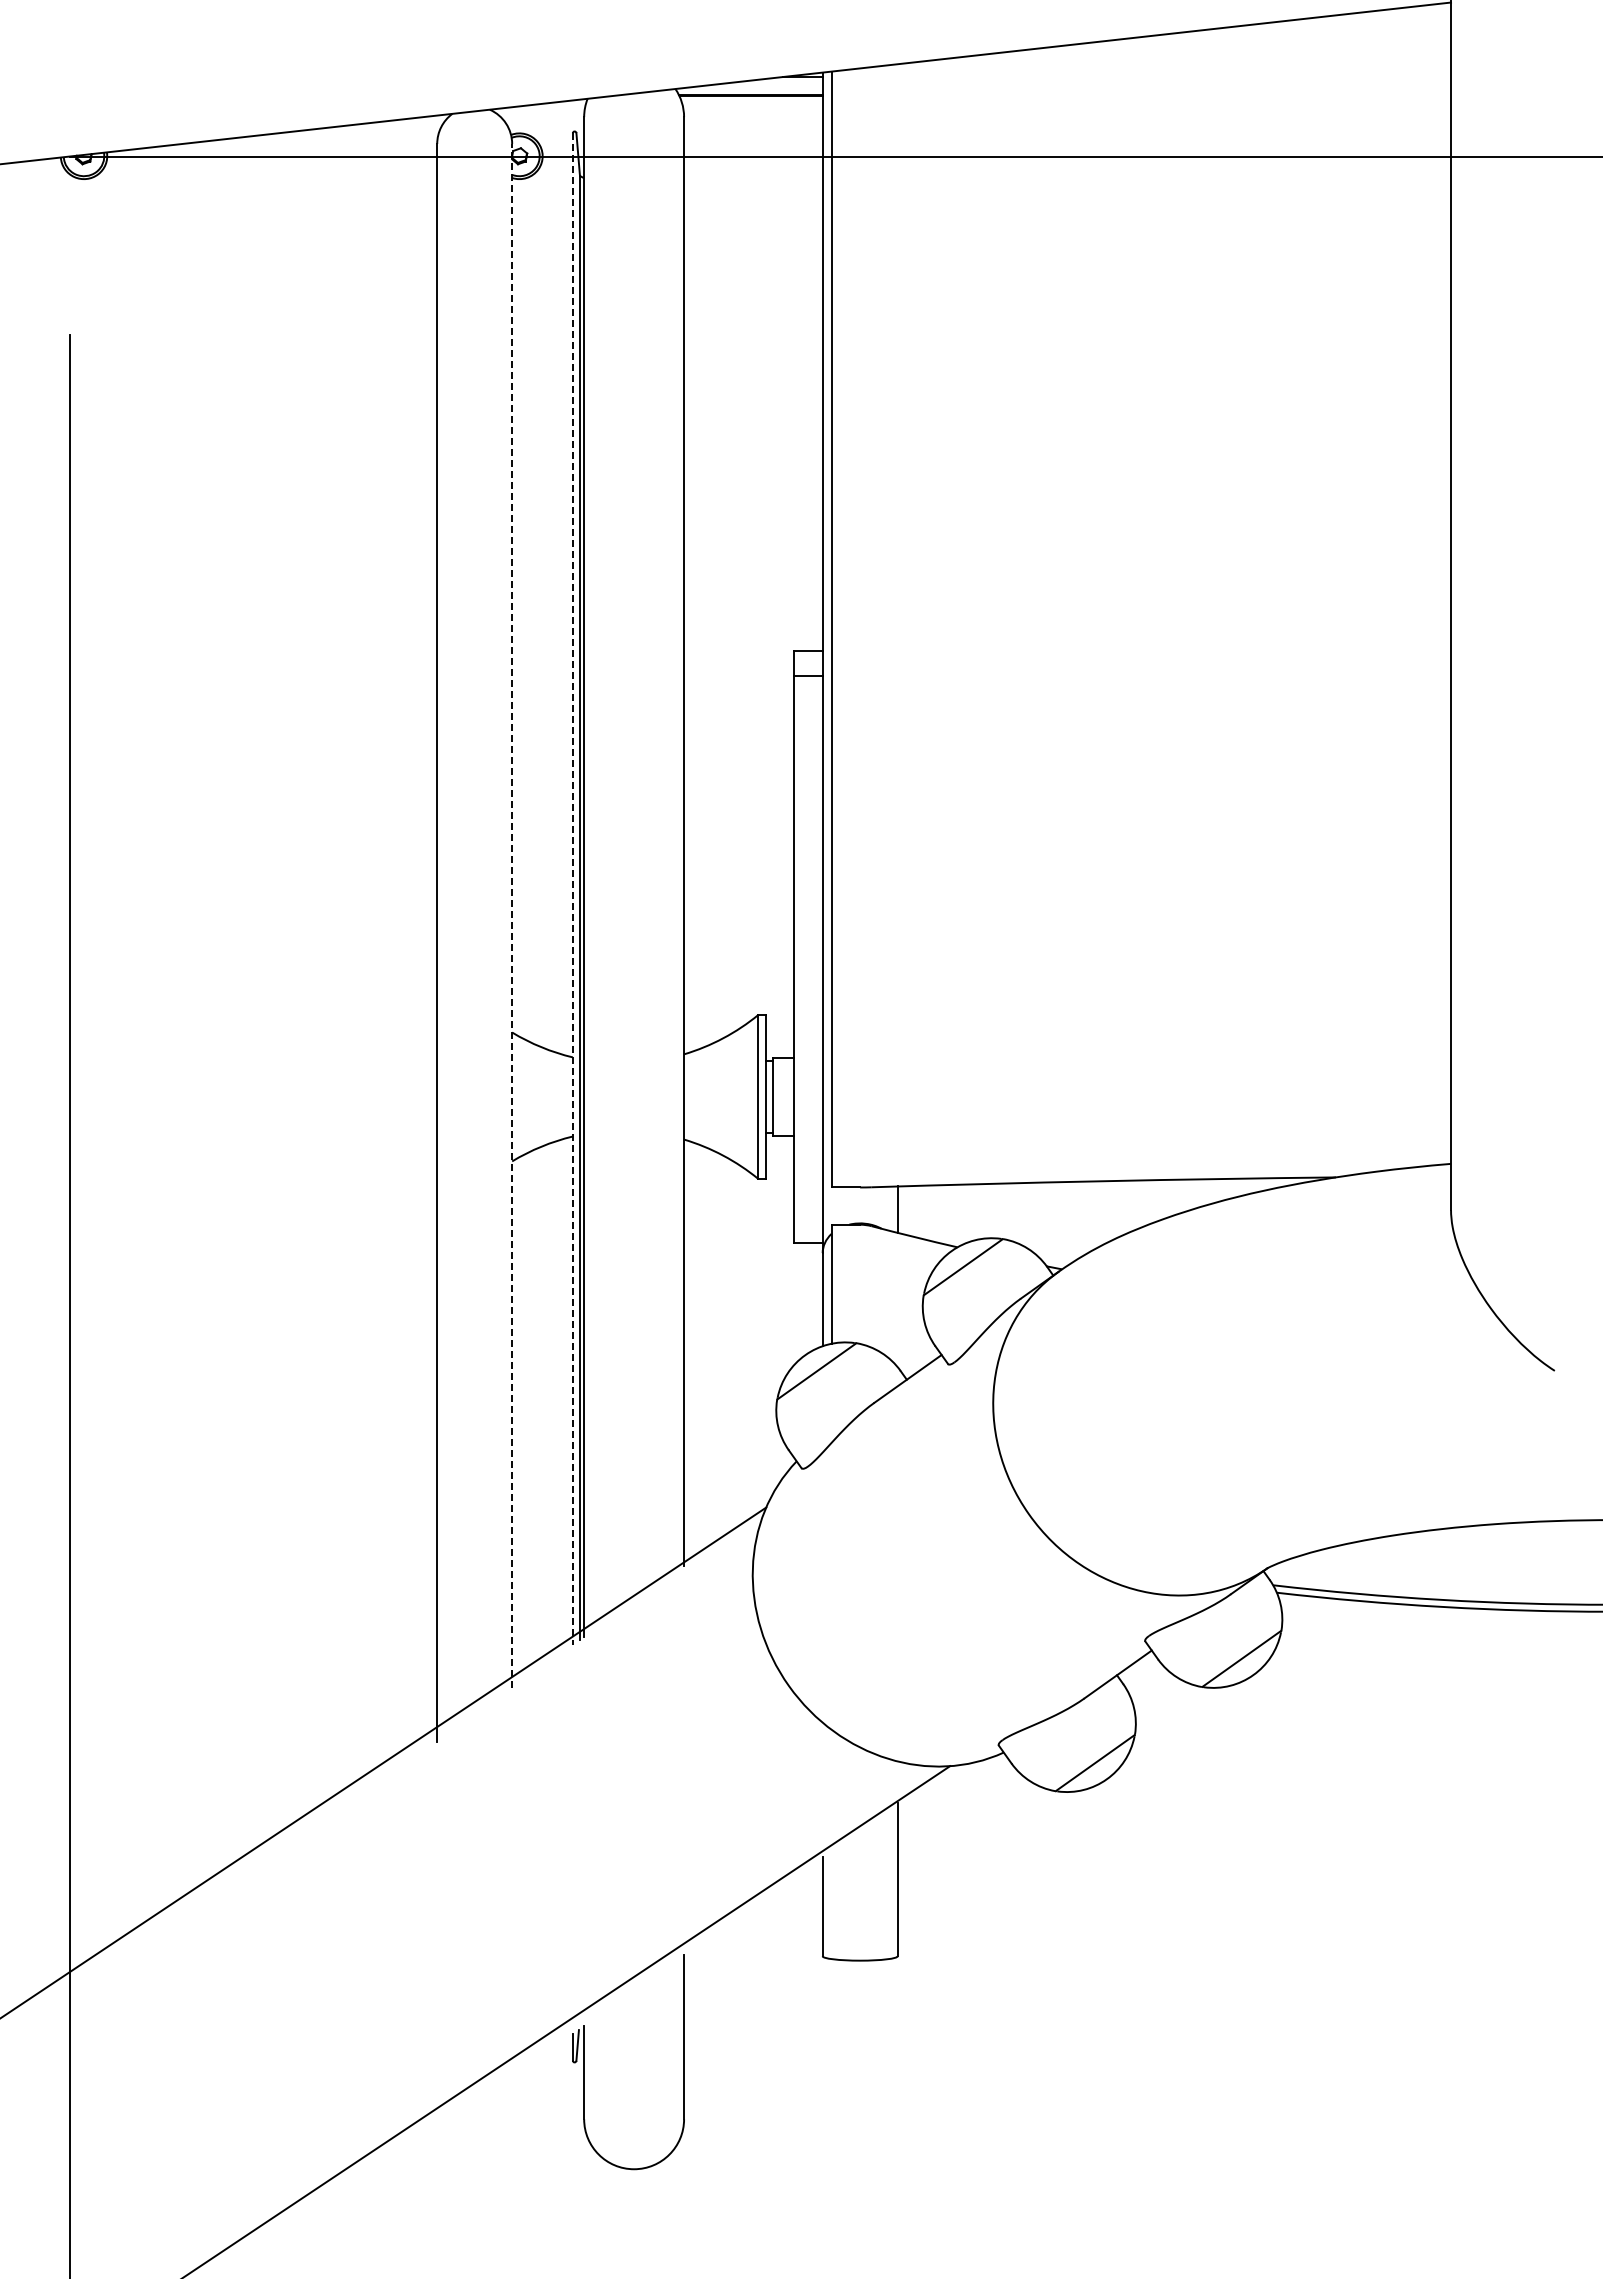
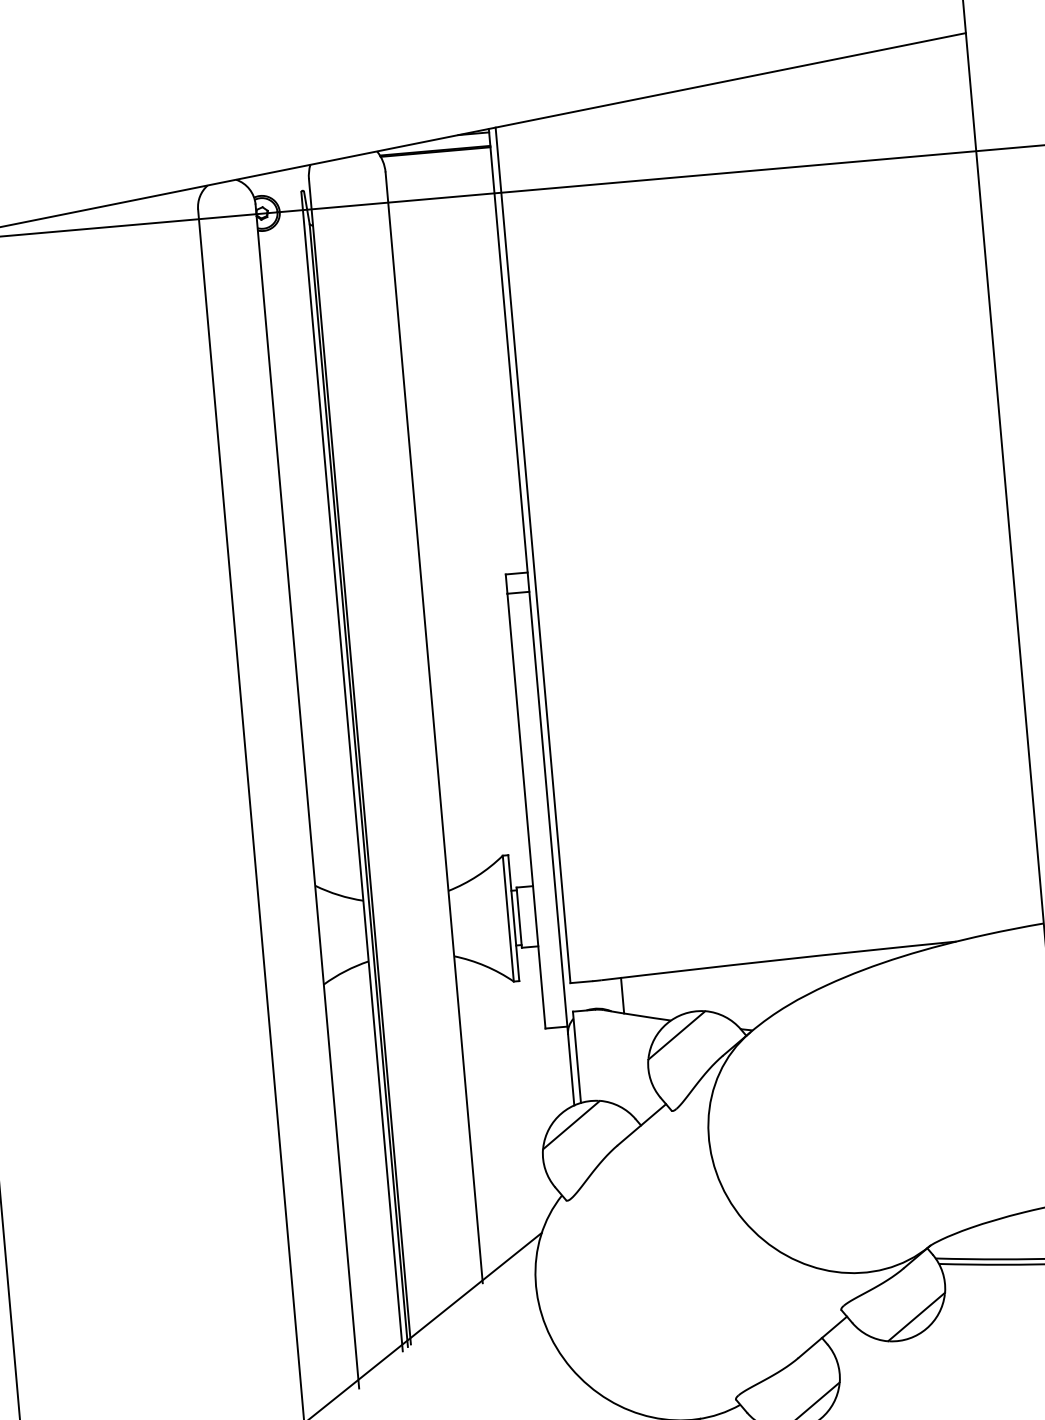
line: (572, 889) -> (351, 772), dashed -> solid
line: (512, 915) -> (307, 796), dashed -> solid

